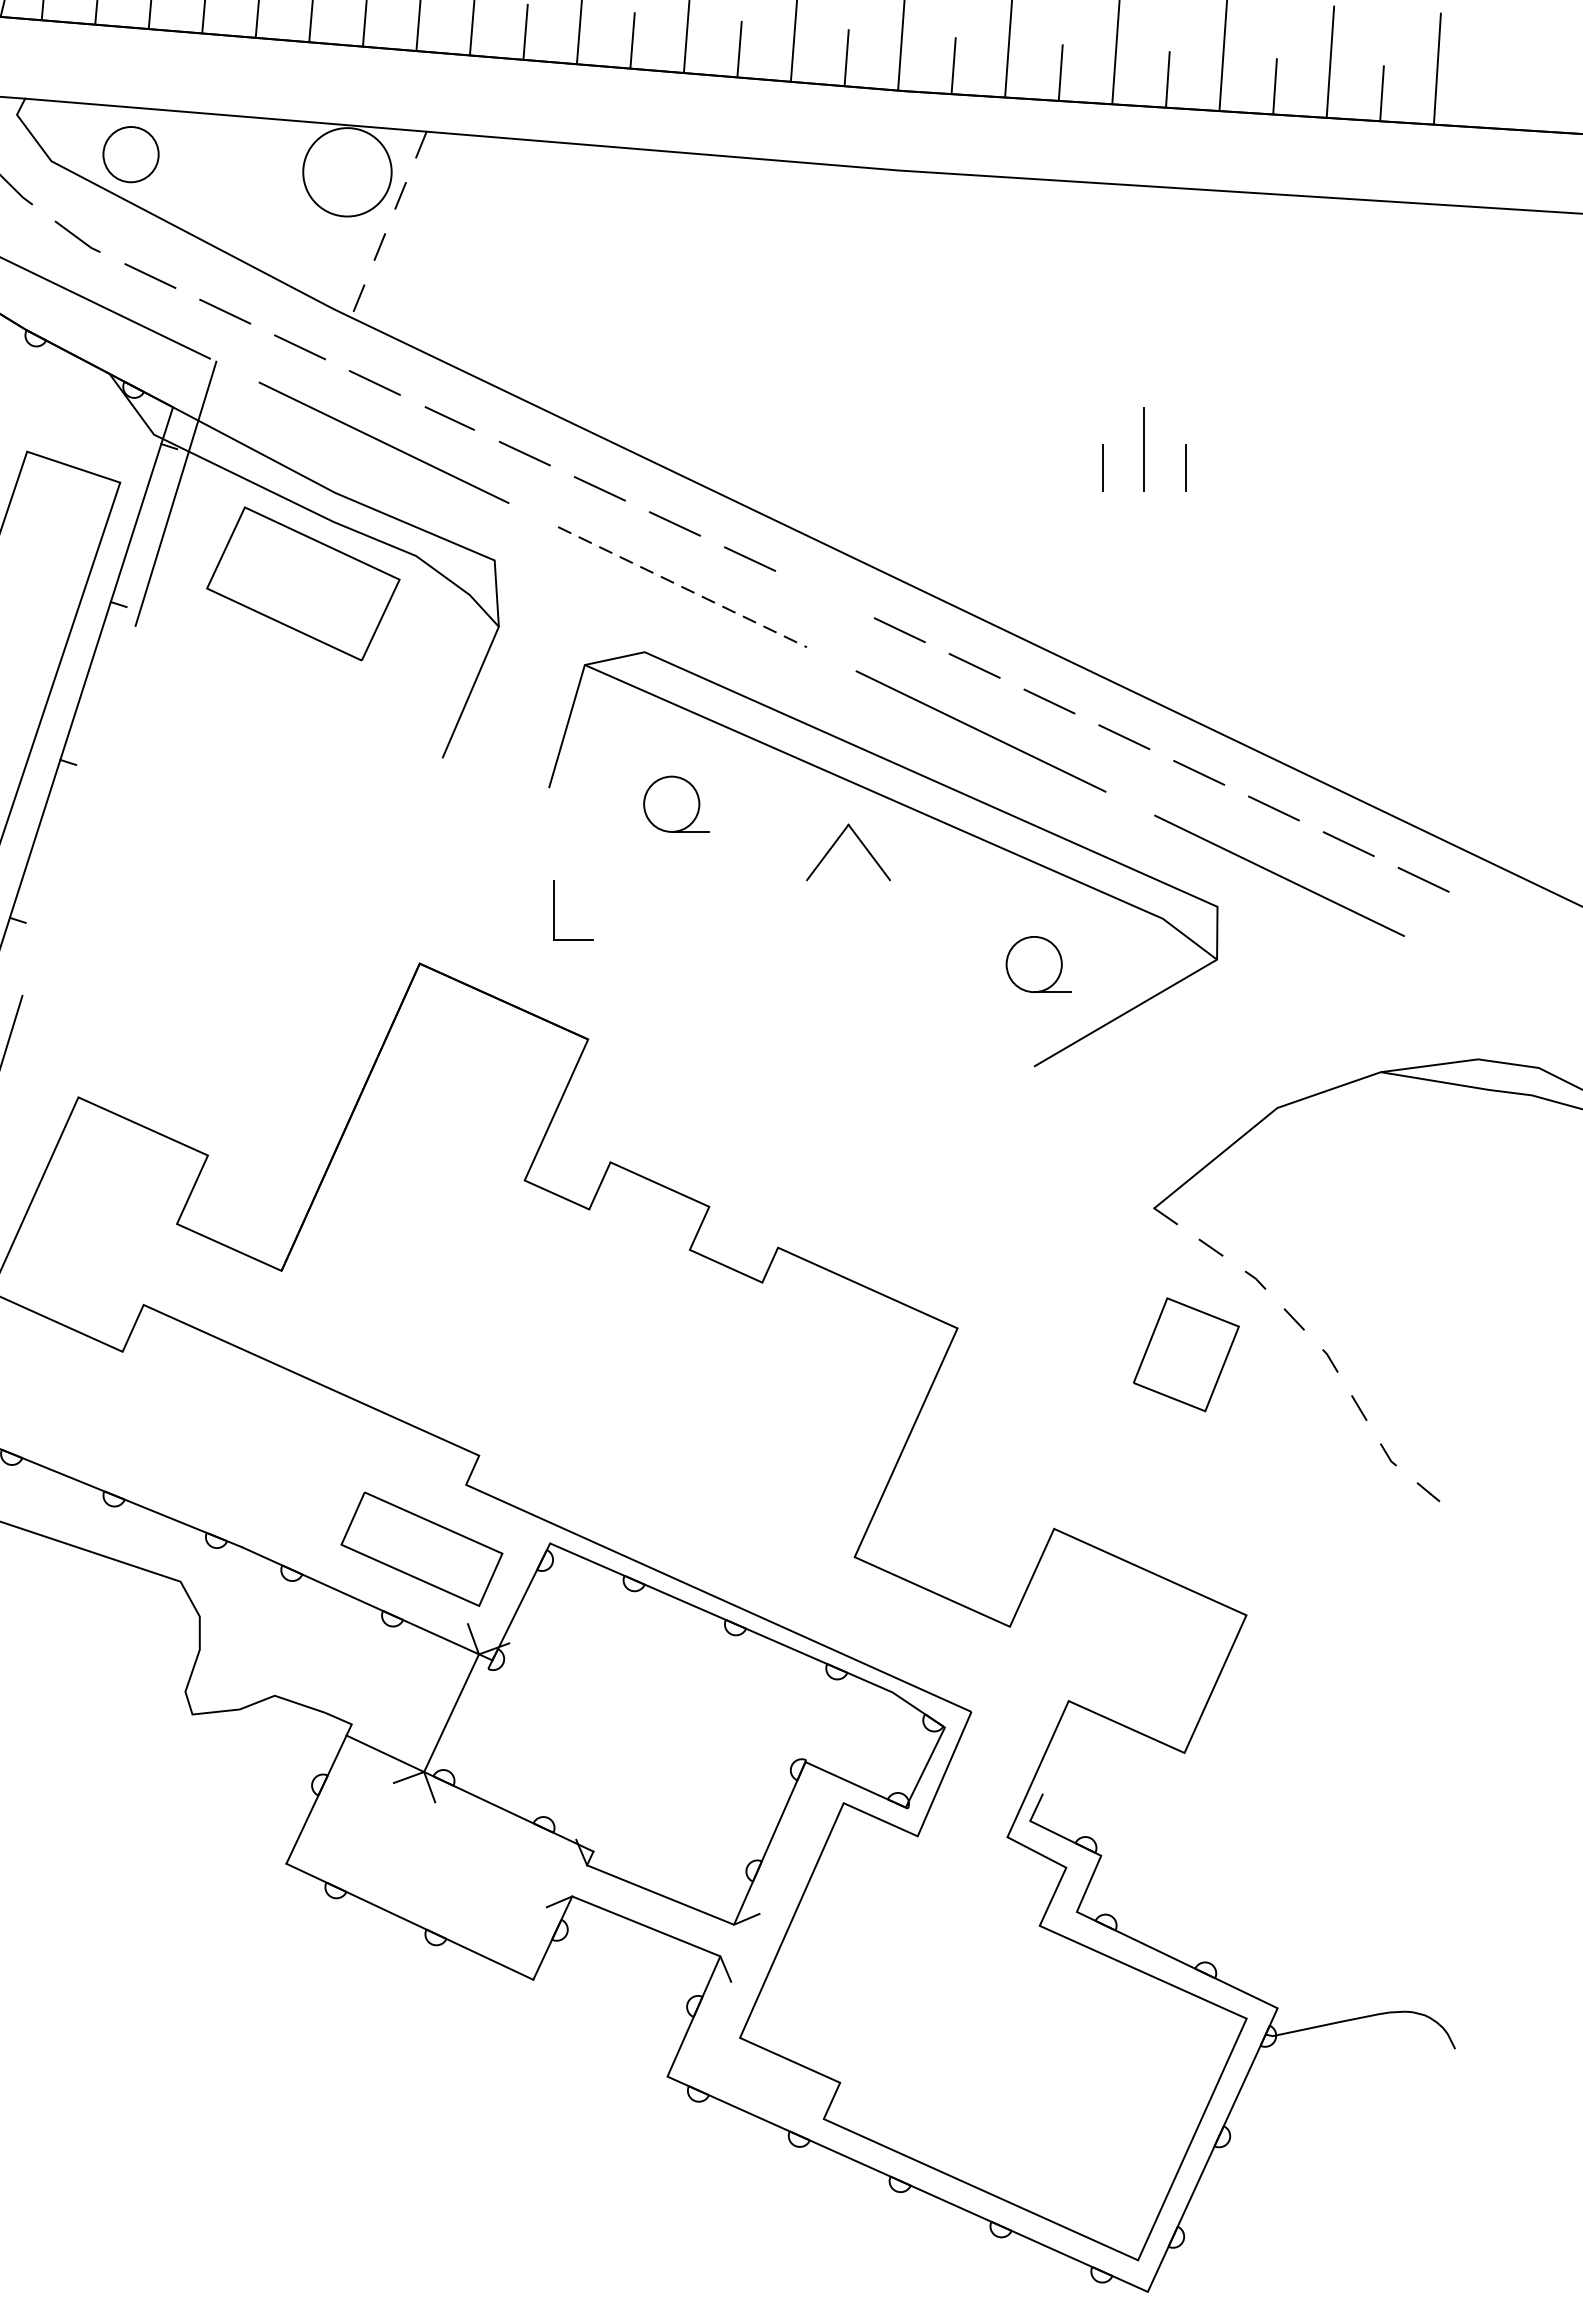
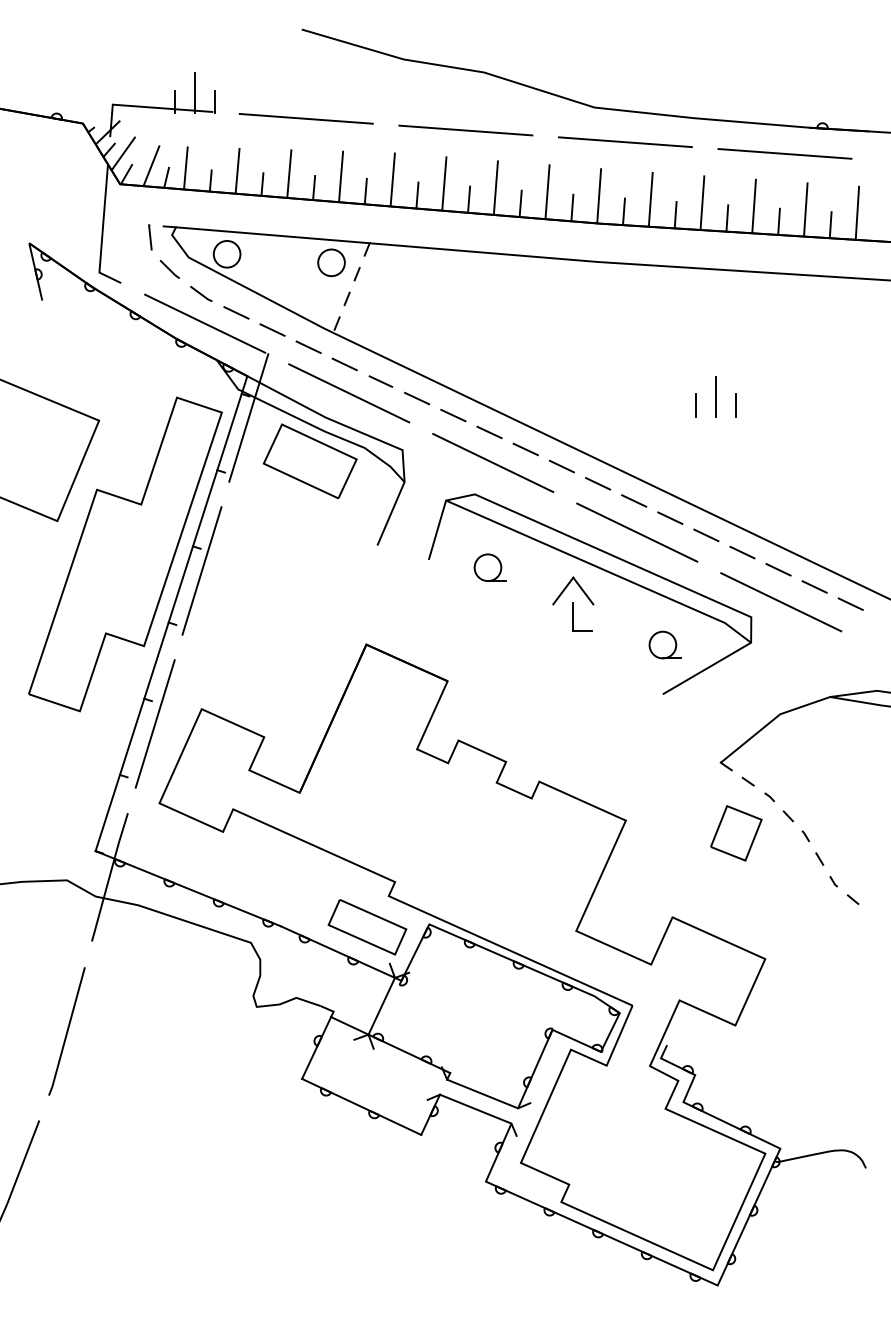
circle: (347, 171) -> (331, 262), size x0.62
line: (683, 588) -> (493, 463), dashed -> solid
line: (824, 594) -> (561, 466), added
line: (77, 809) -> (201, 570), added
part: (554, 909) -> (573, 616), moved

